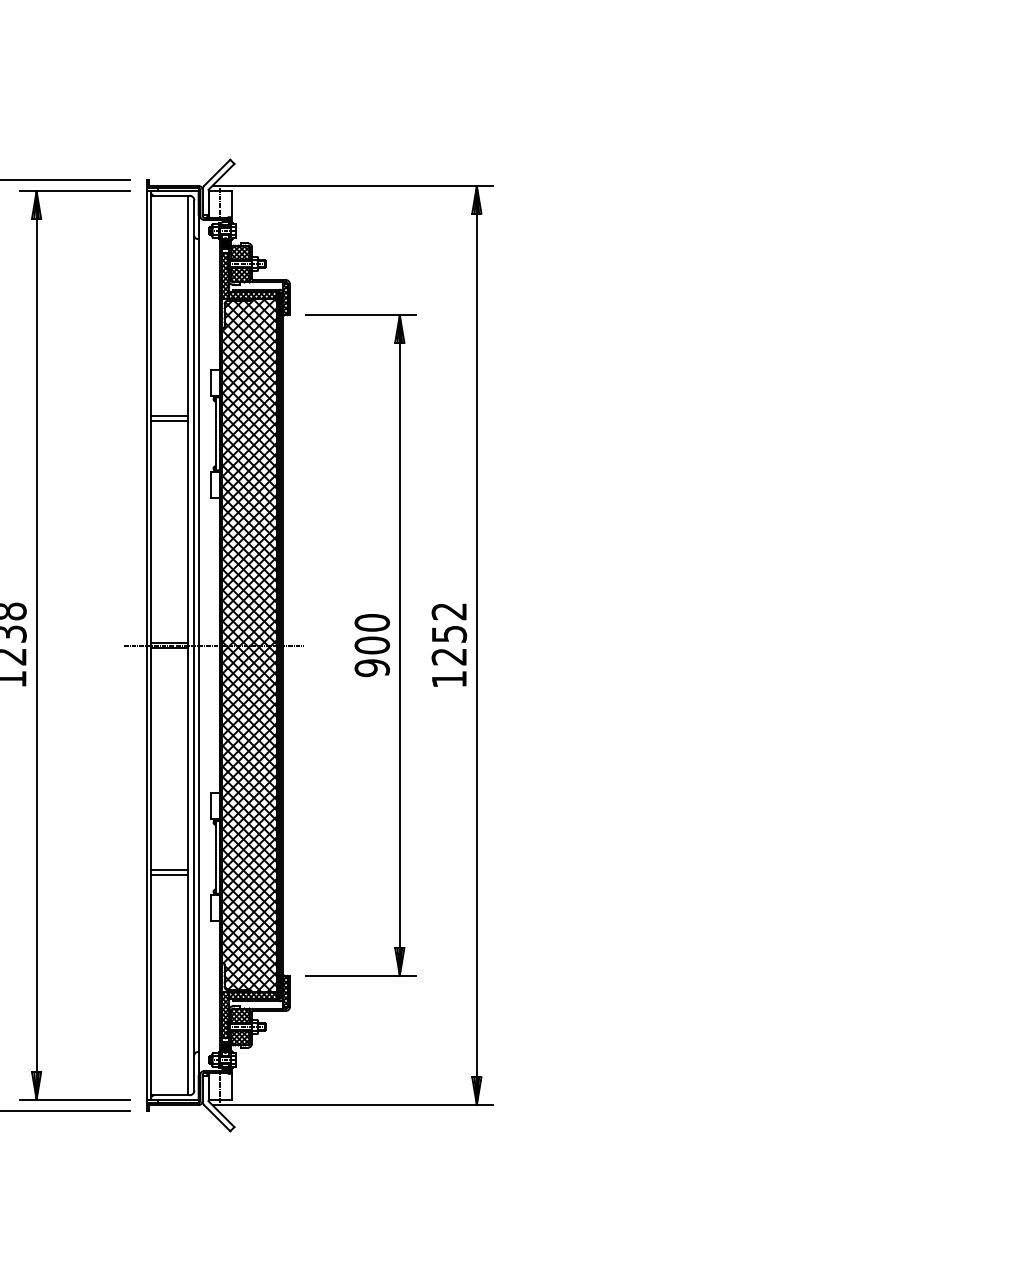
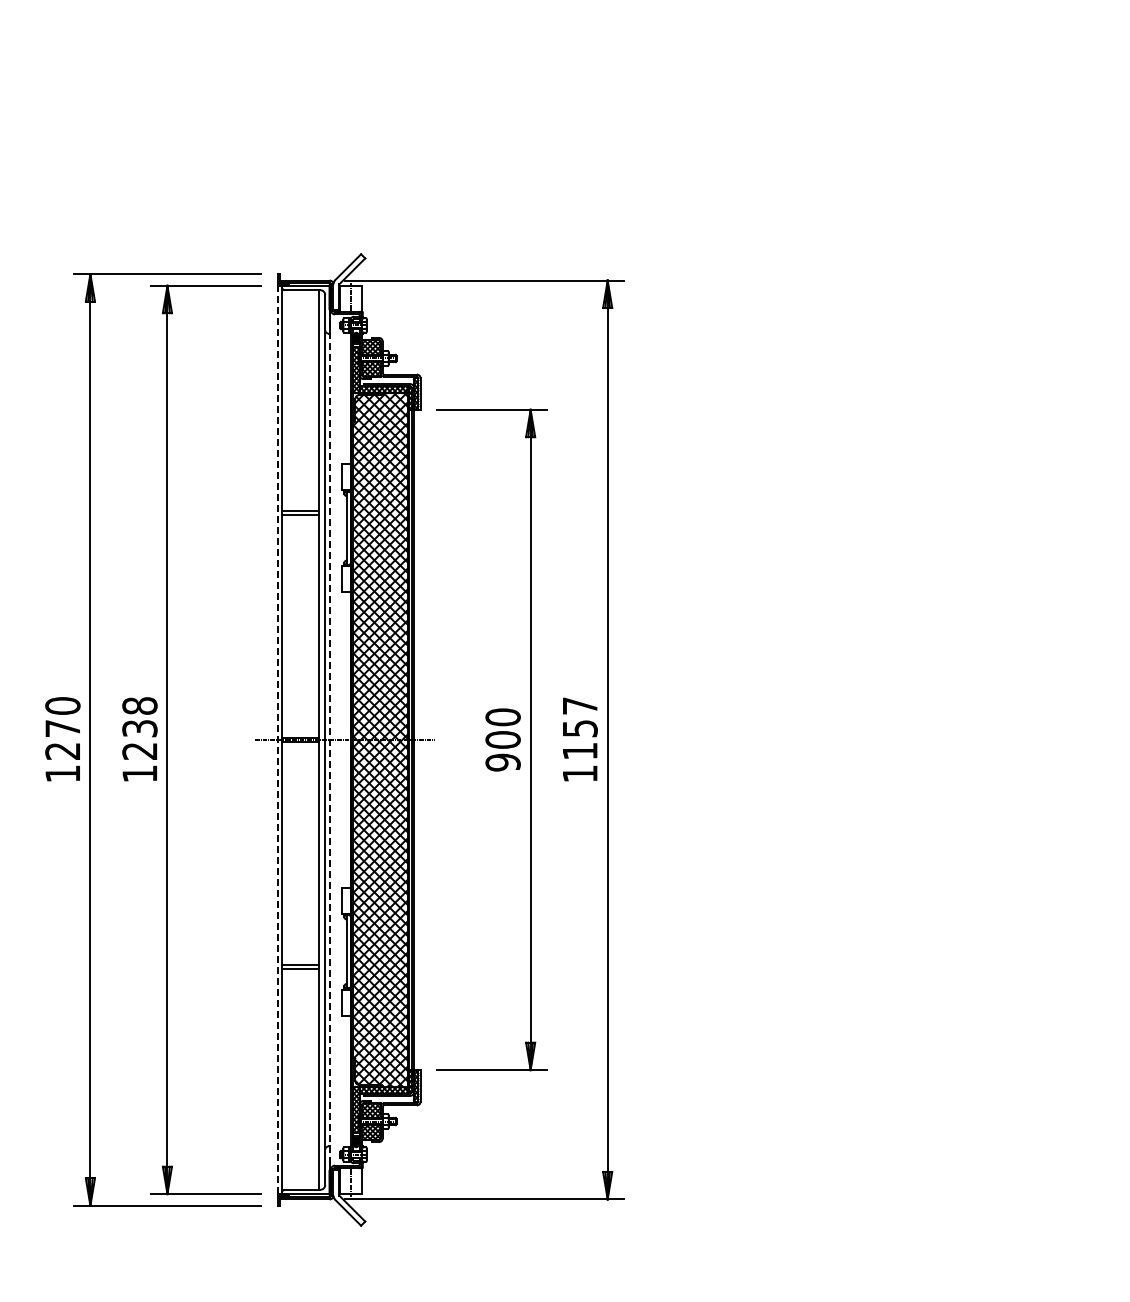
text: (448, 634) -> (579, 728), 1252 -> 1157
line: (146, 645) -> (277, 739), solid -> dashed
line: (198, 646) -> (329, 740), solid -> dashed

